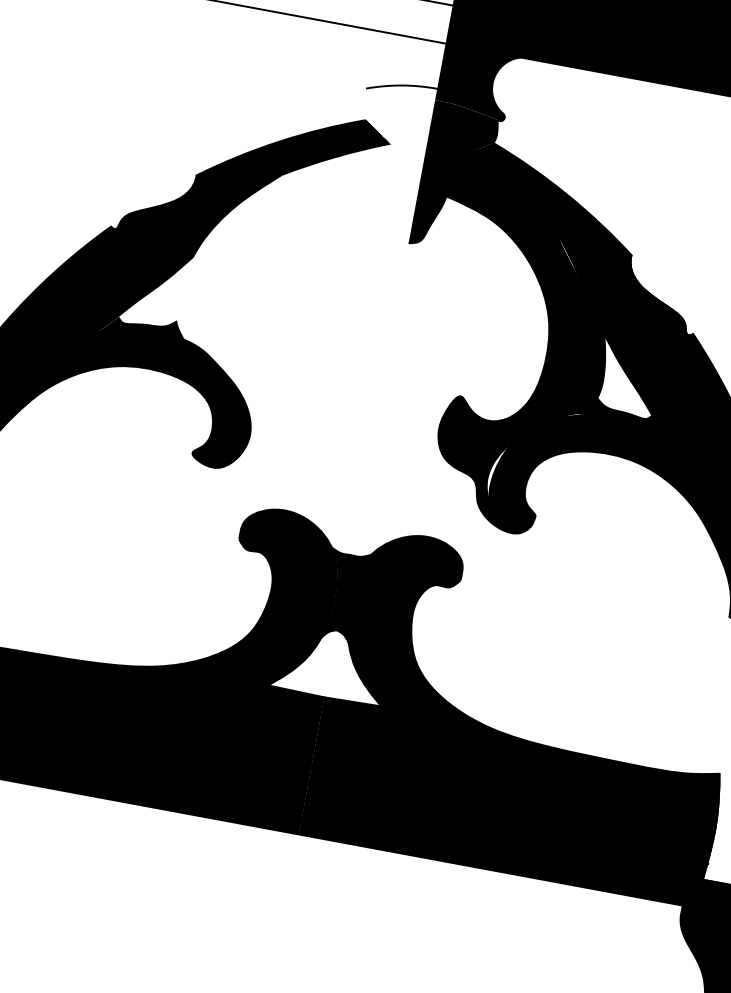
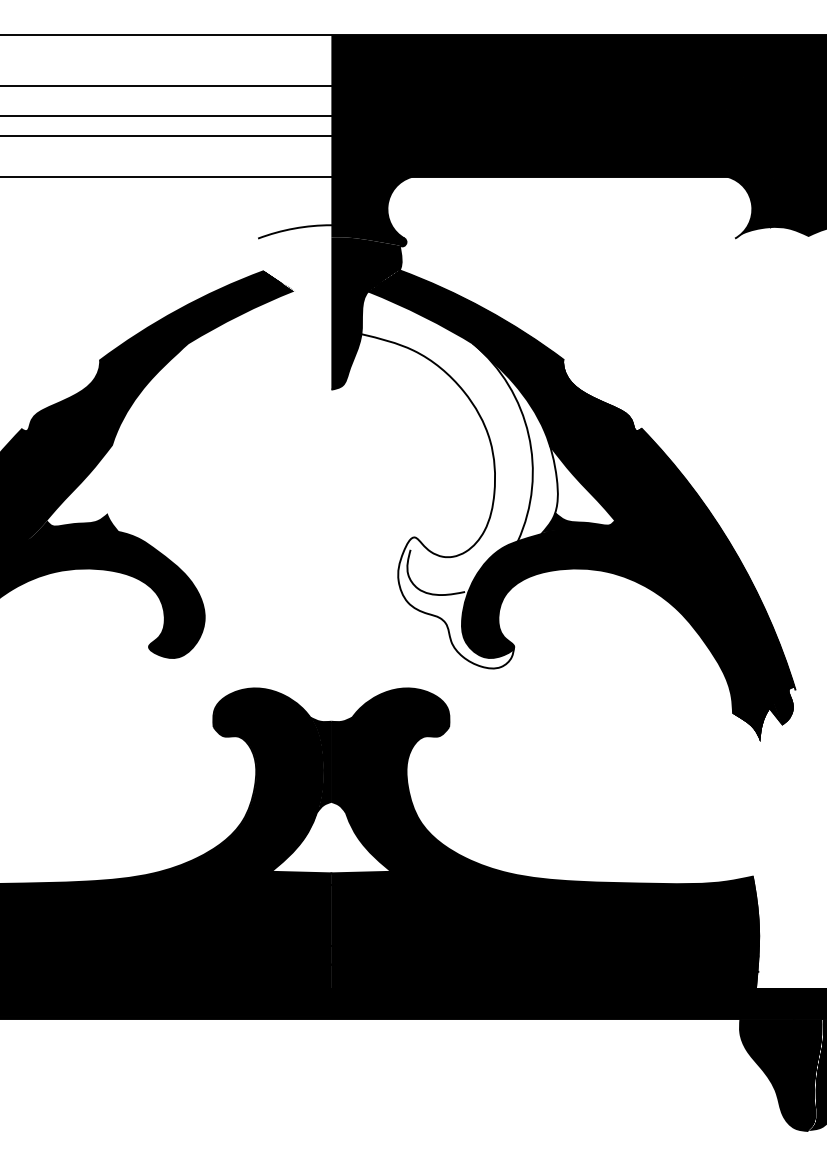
fill: (513, 349) -> (459, 479), removed

